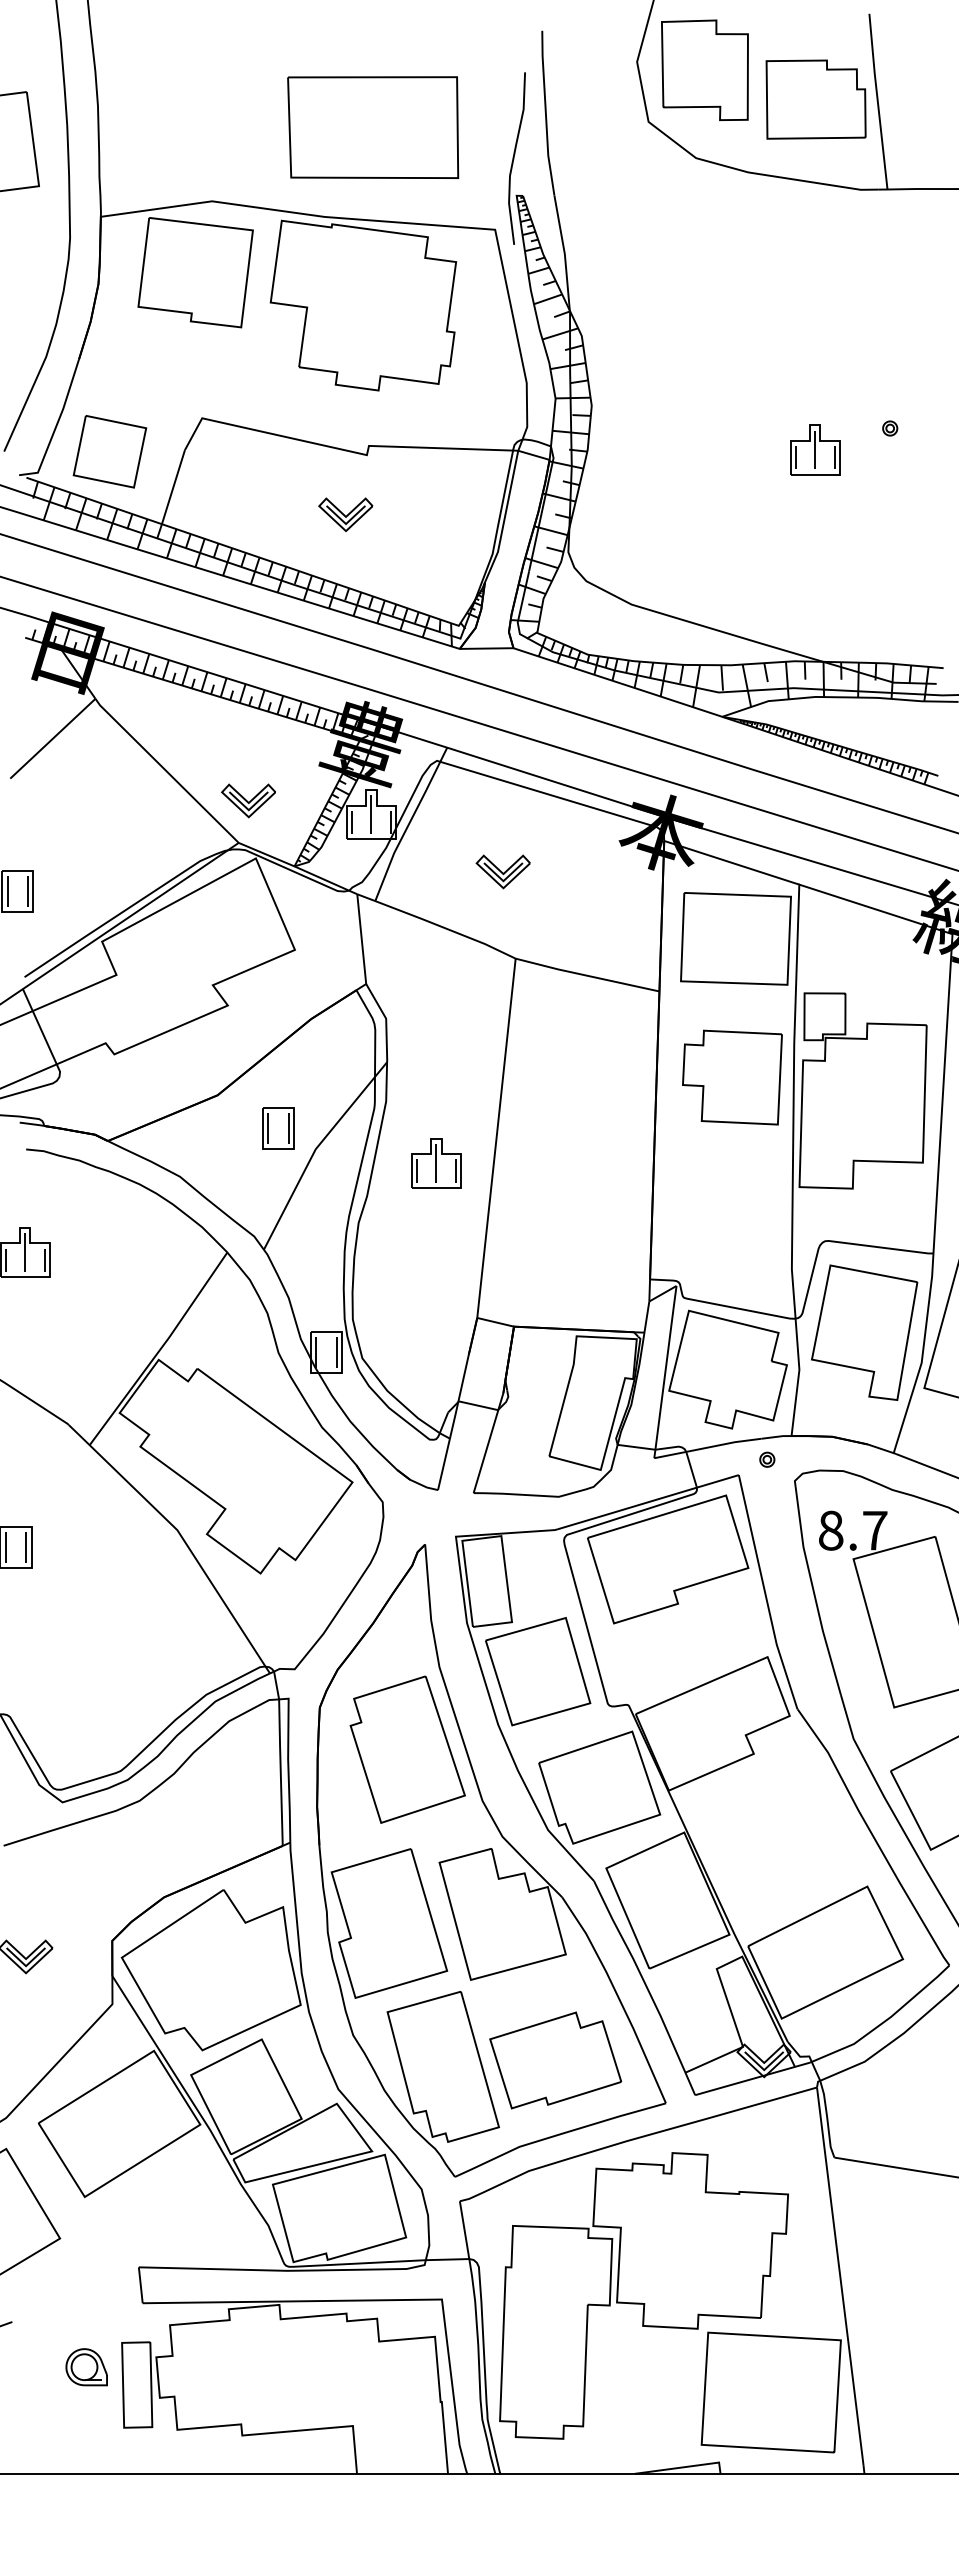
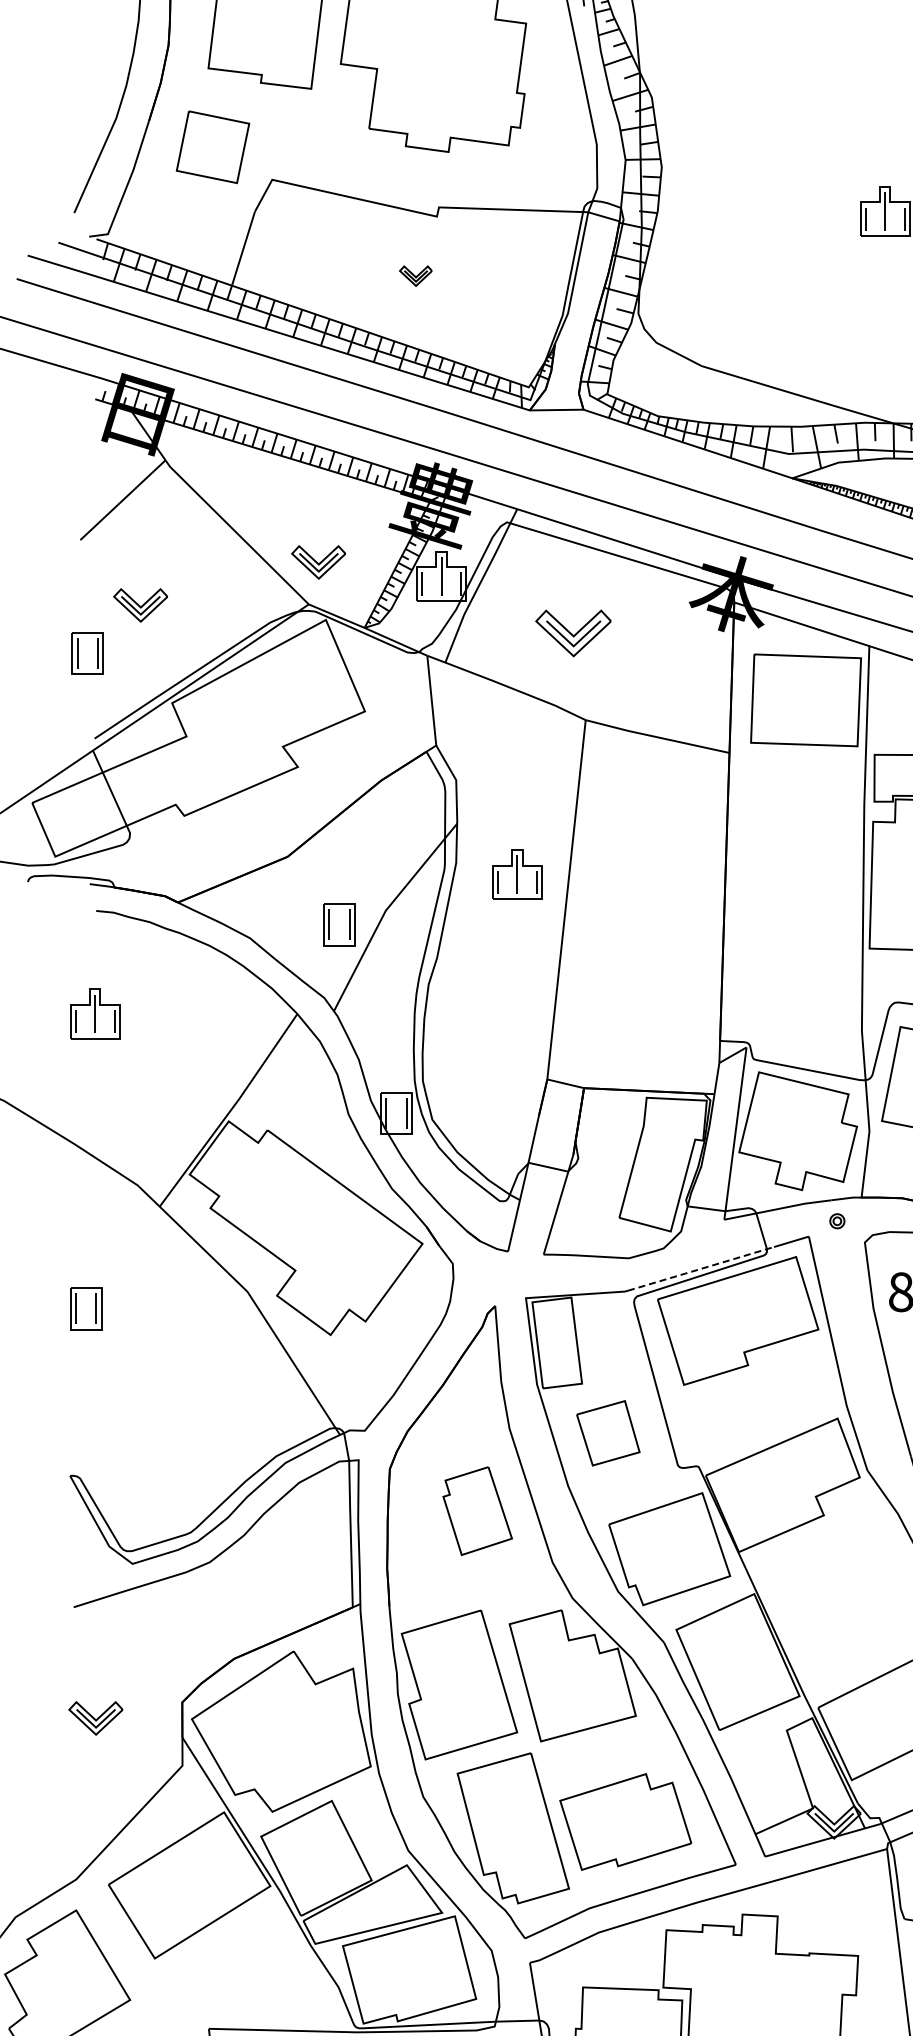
part: (109, 451) -> (212, 147), moved
part: (345, 514) -> (415, 276), size x0.6
part: (70, 843) -> (140, 605), added
part: (502, 871) -> (572, 633), size x1.4
part: (732, 1077) -> (802, 839), removed
part: (278, 1128) -> (339, 925), moved
part: (436, 1163) -> (517, 875), moved
line: (631, 1507) -> (701, 1269), solid -> dashed
part: (538, 1671) -> (608, 1433), size x0.6
part: (407, 1749) -> (477, 1511), size x0.6

